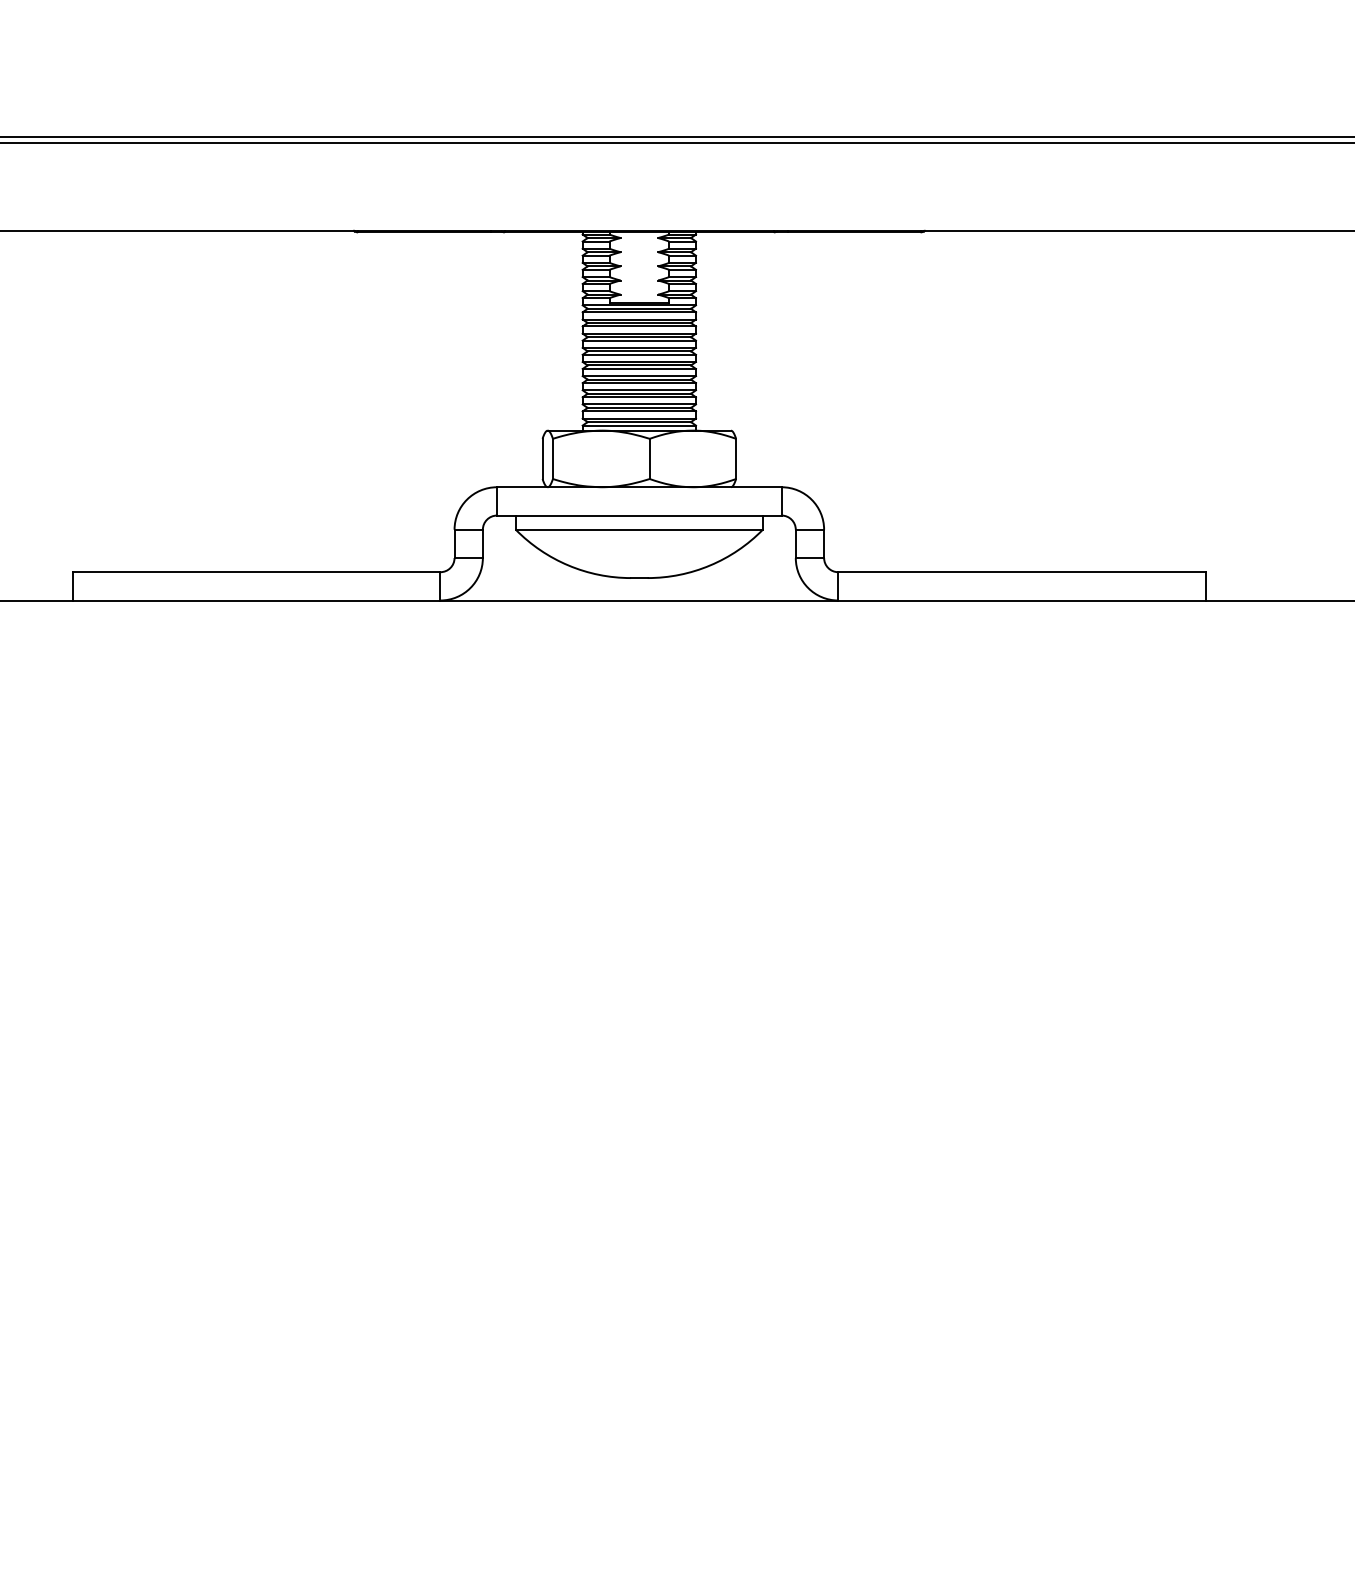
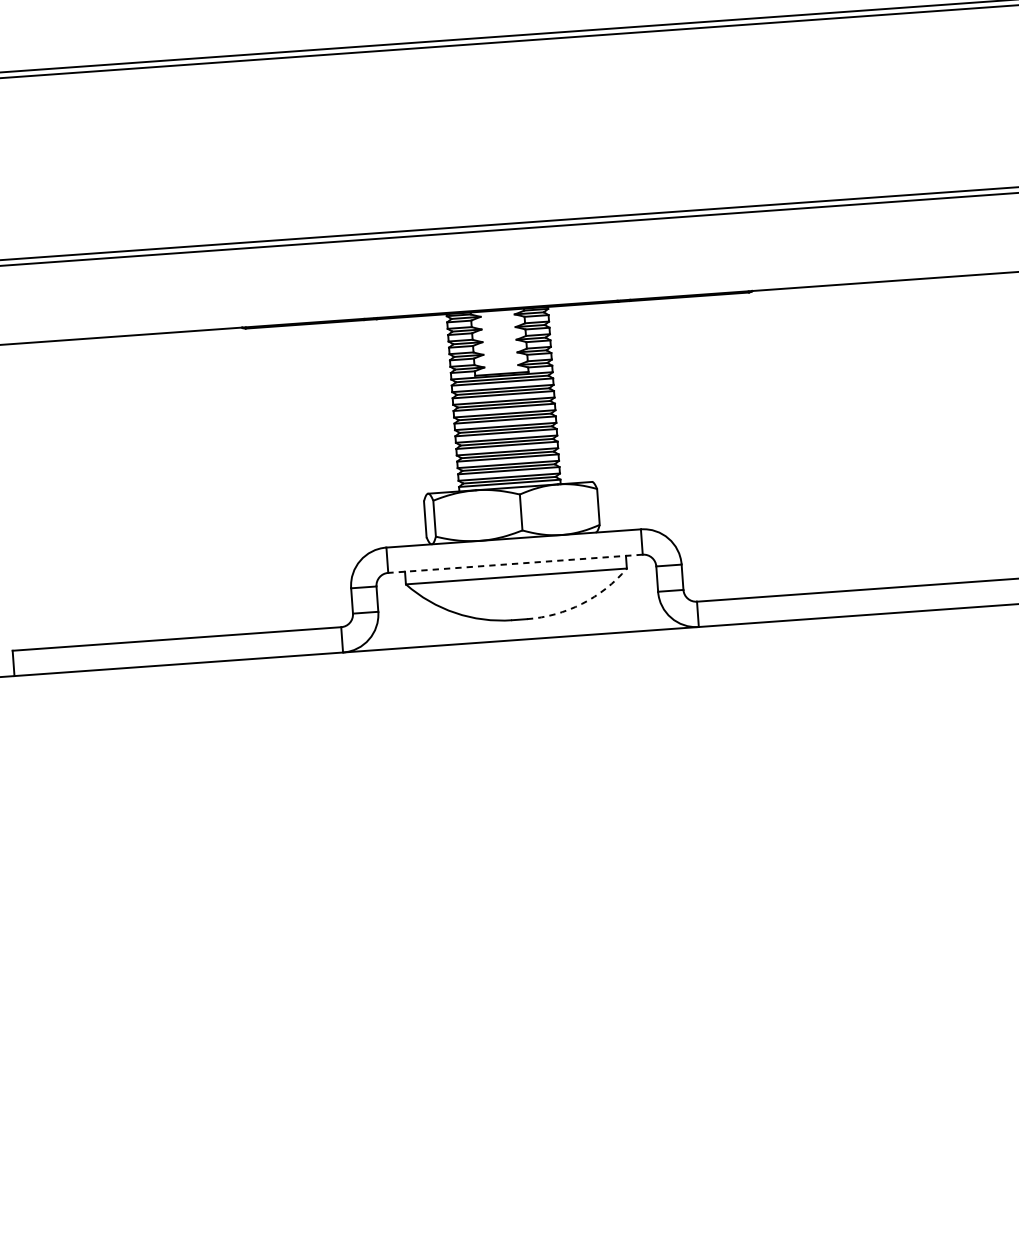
line: (638, 515) -> (514, 563), solid -> dashed
arc: (710, 565) -> (582, 603), solid -> dashed

